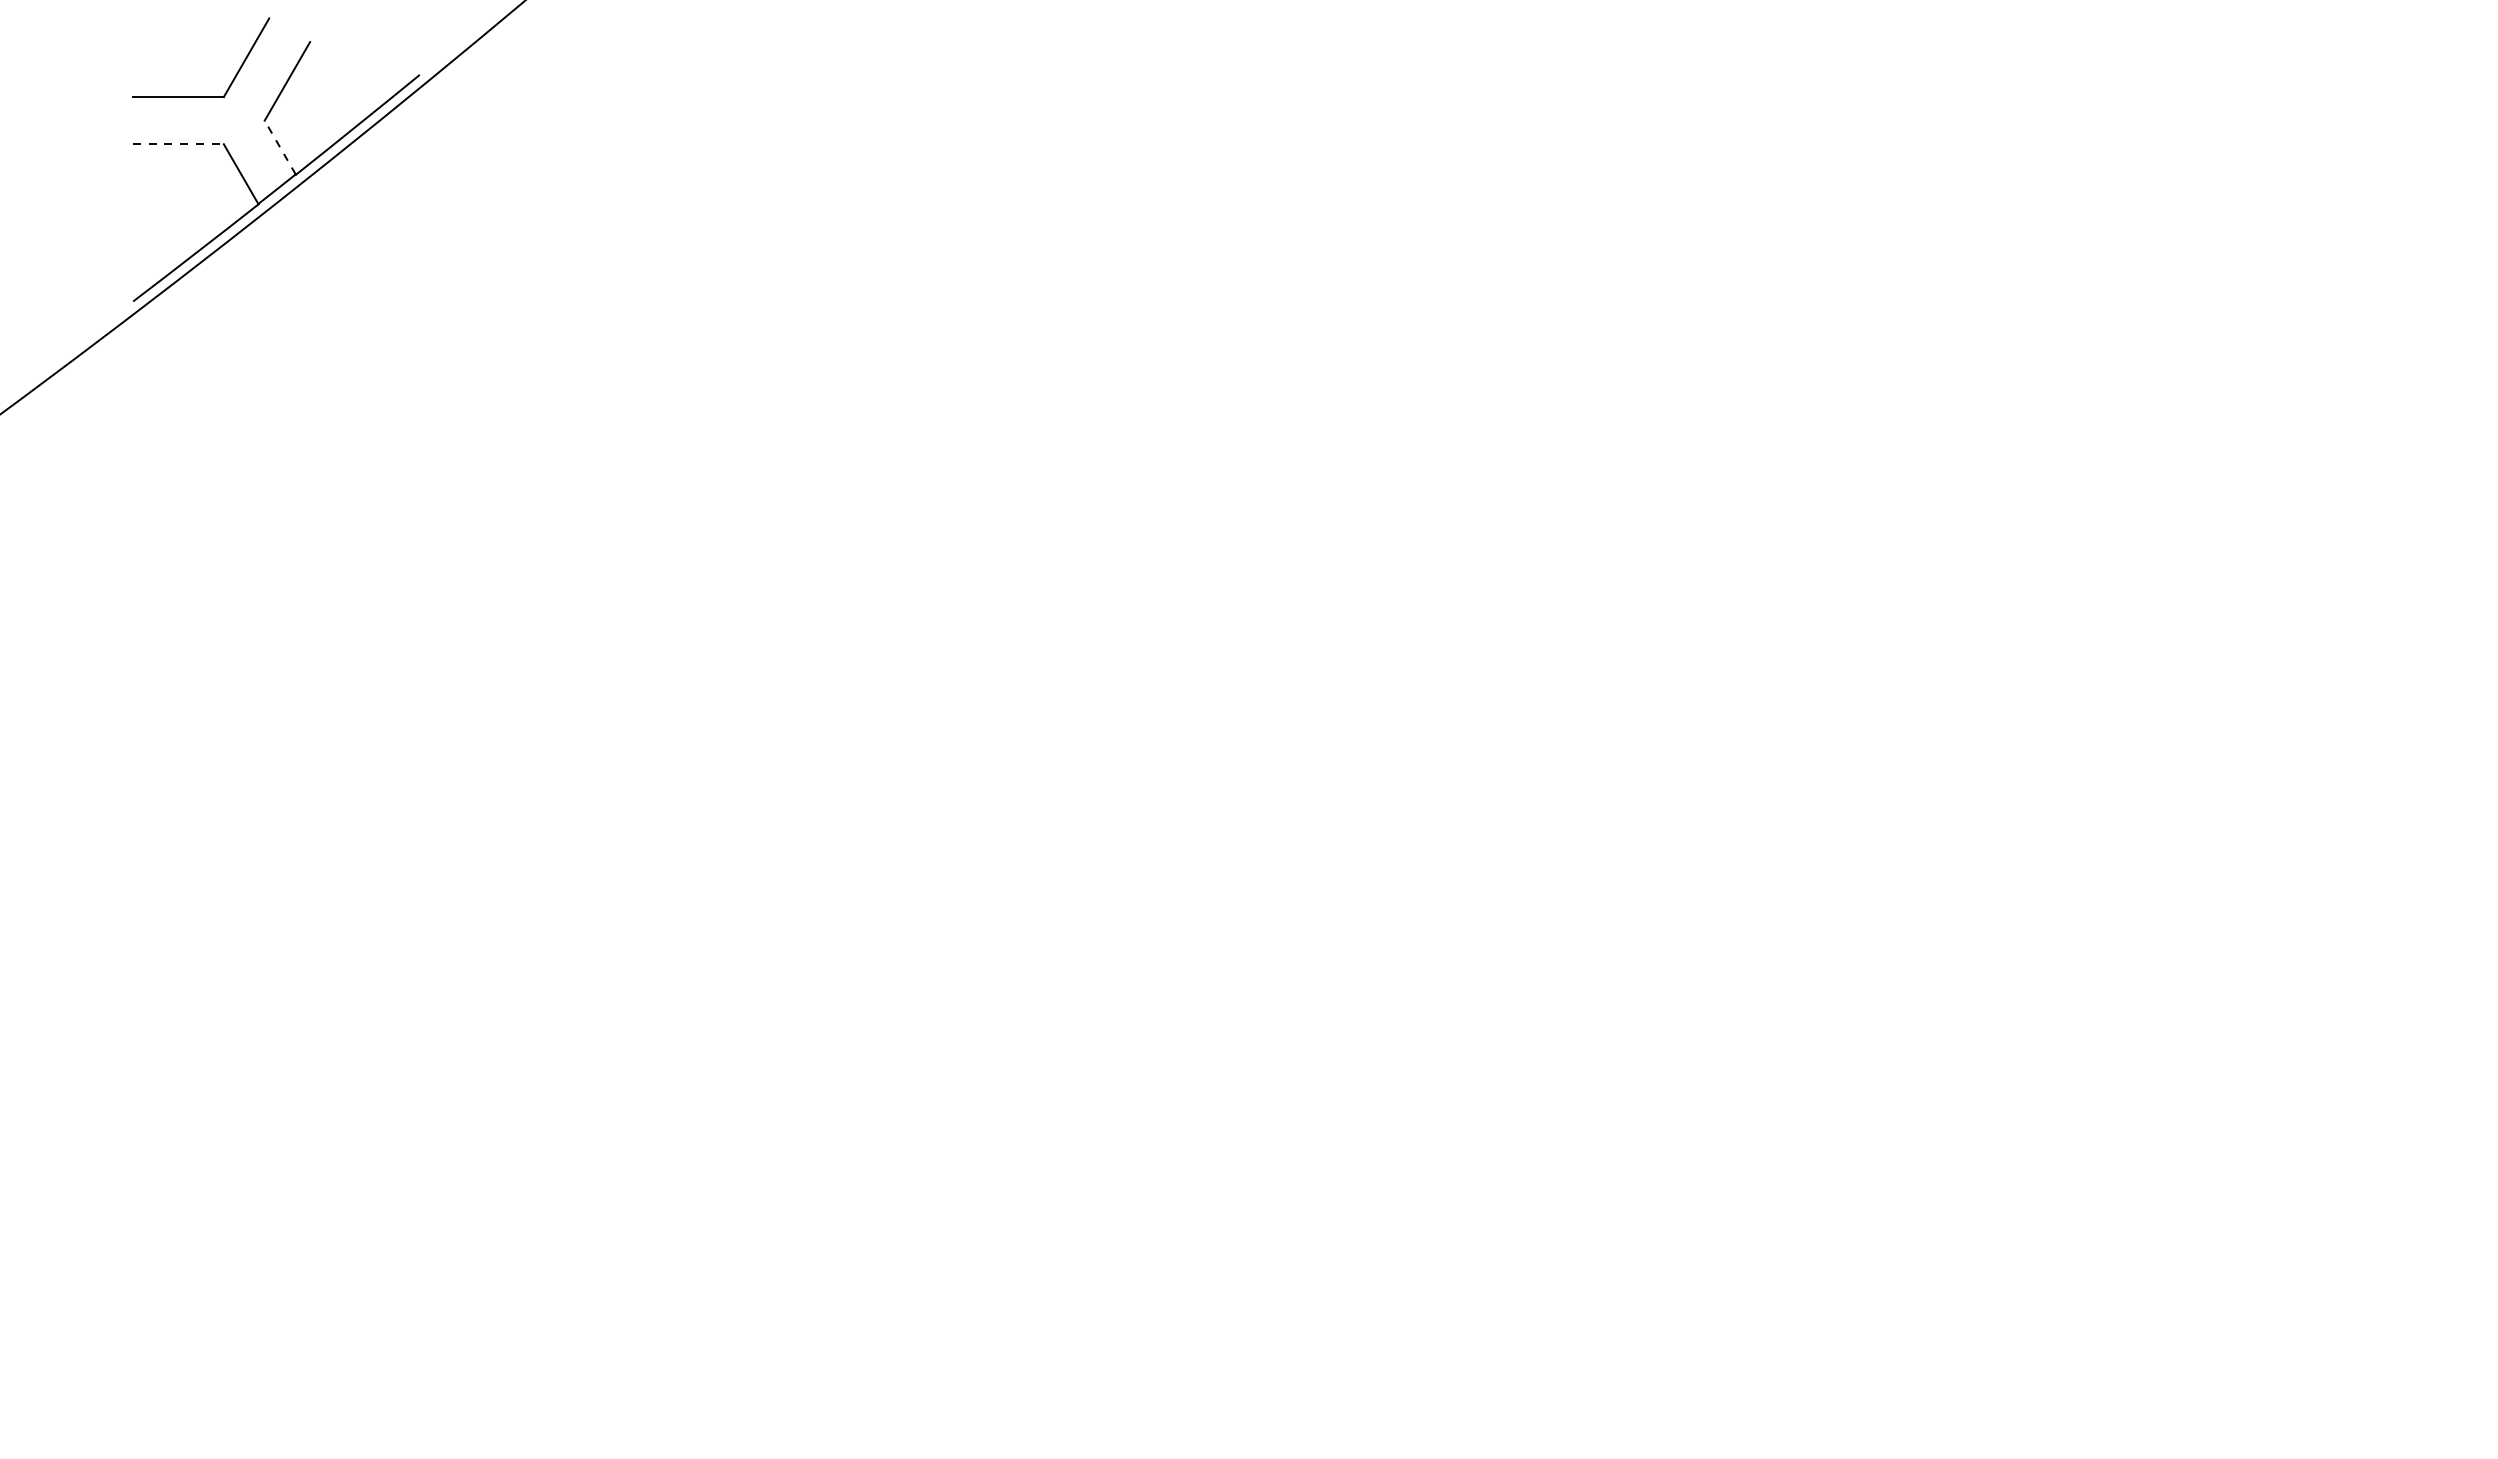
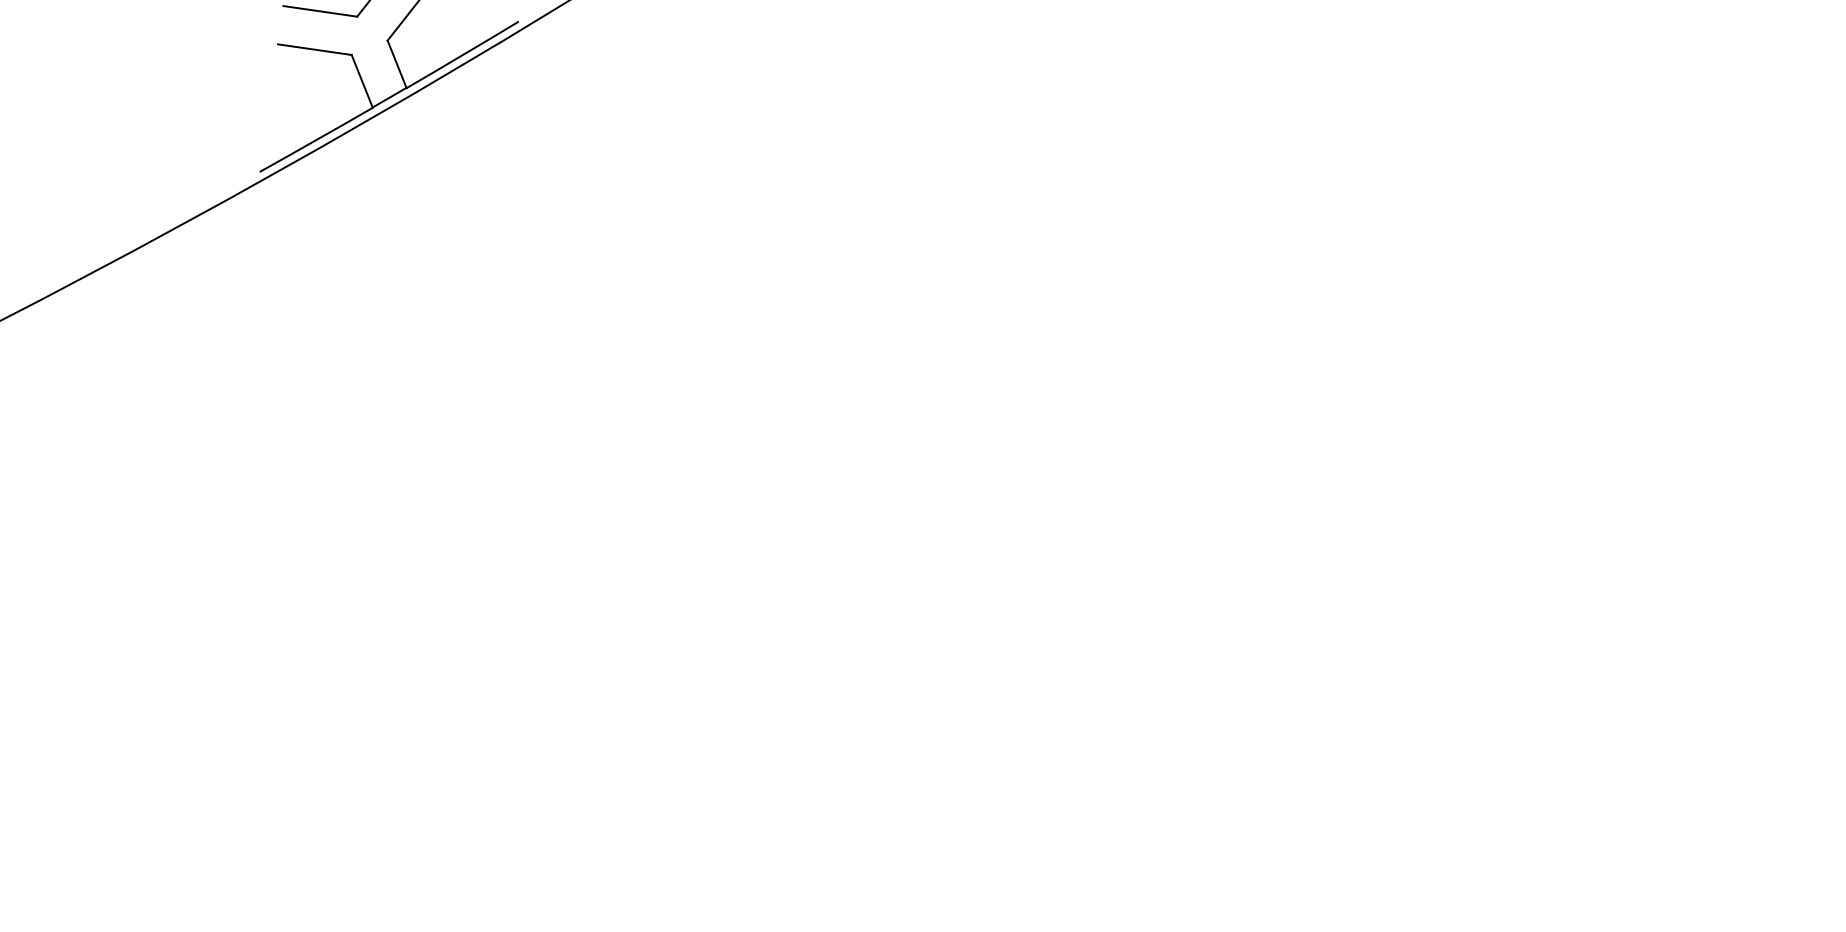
line: (178, 144) -> (314, 49), dashed -> solid
line: (279, 147) -> (396, 64), dashed -> solid

